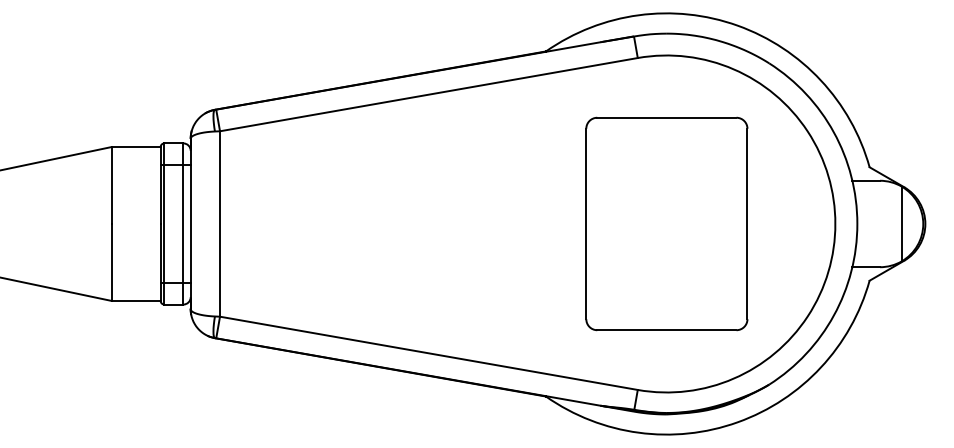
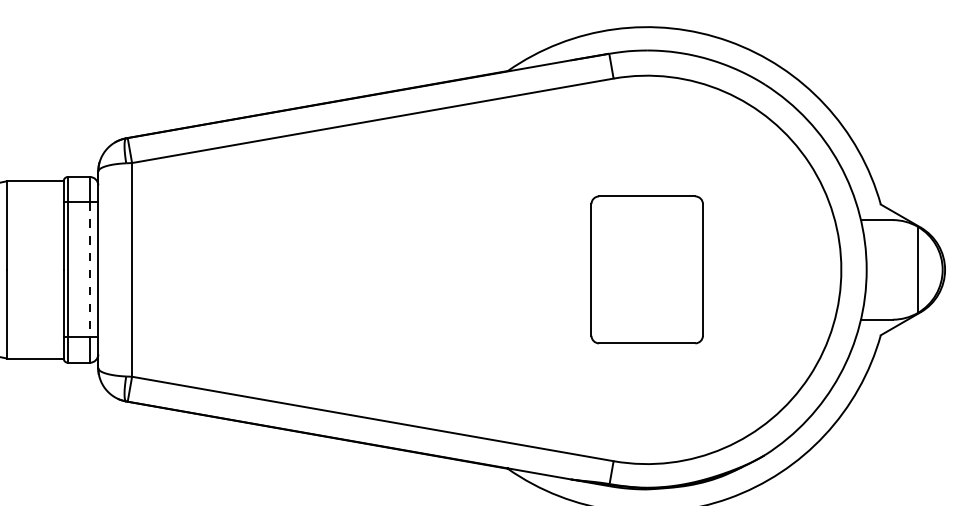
line: (183, 223) -> (90, 269), solid -> dashed
part: (666, 223) -> (646, 269), size x0.6

